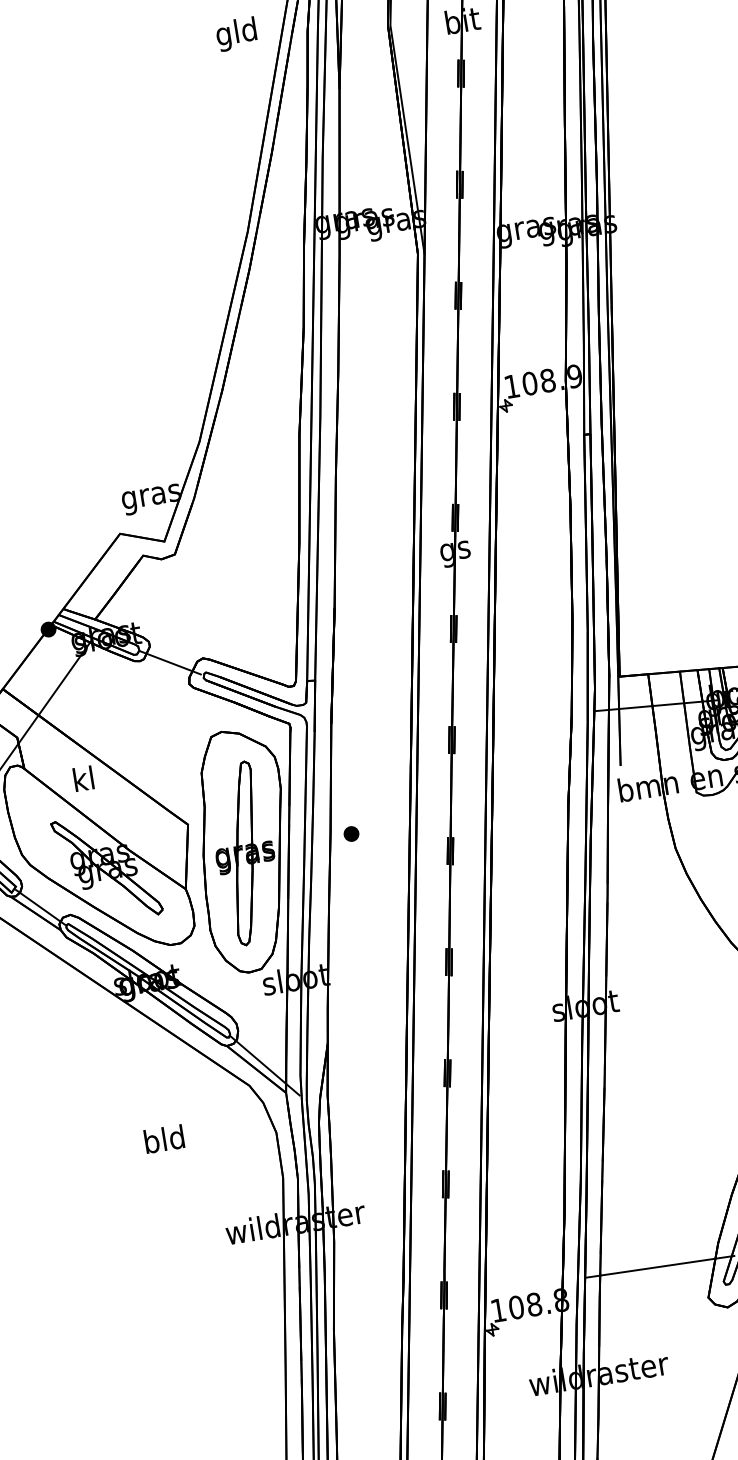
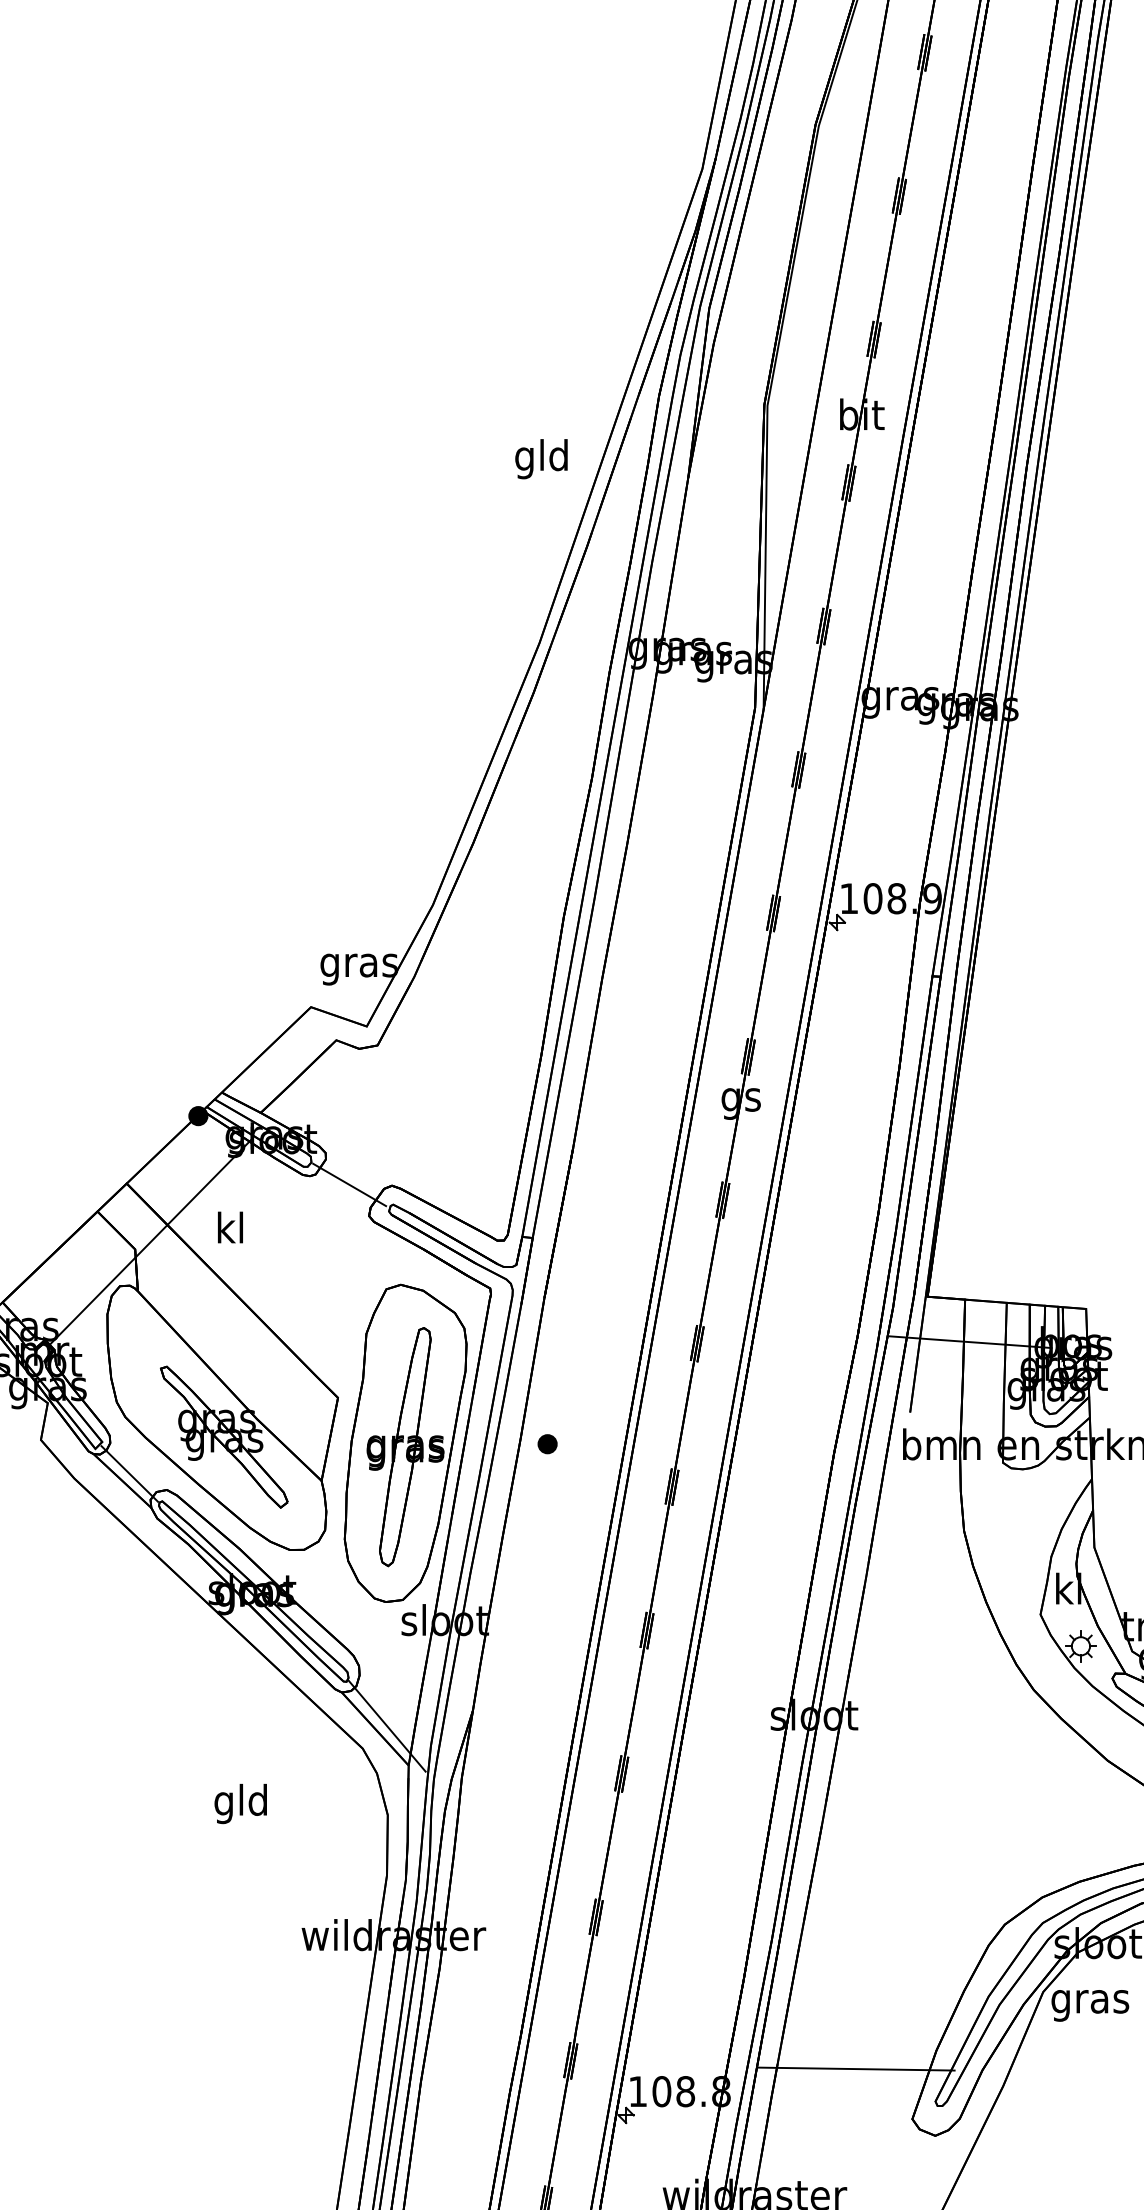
text: (236, 34) -> (541, 459), moved
text: (83, 778) -> (230, 1227), moved
text: (152, 1143) -> (224, 1803), bld -> gld

